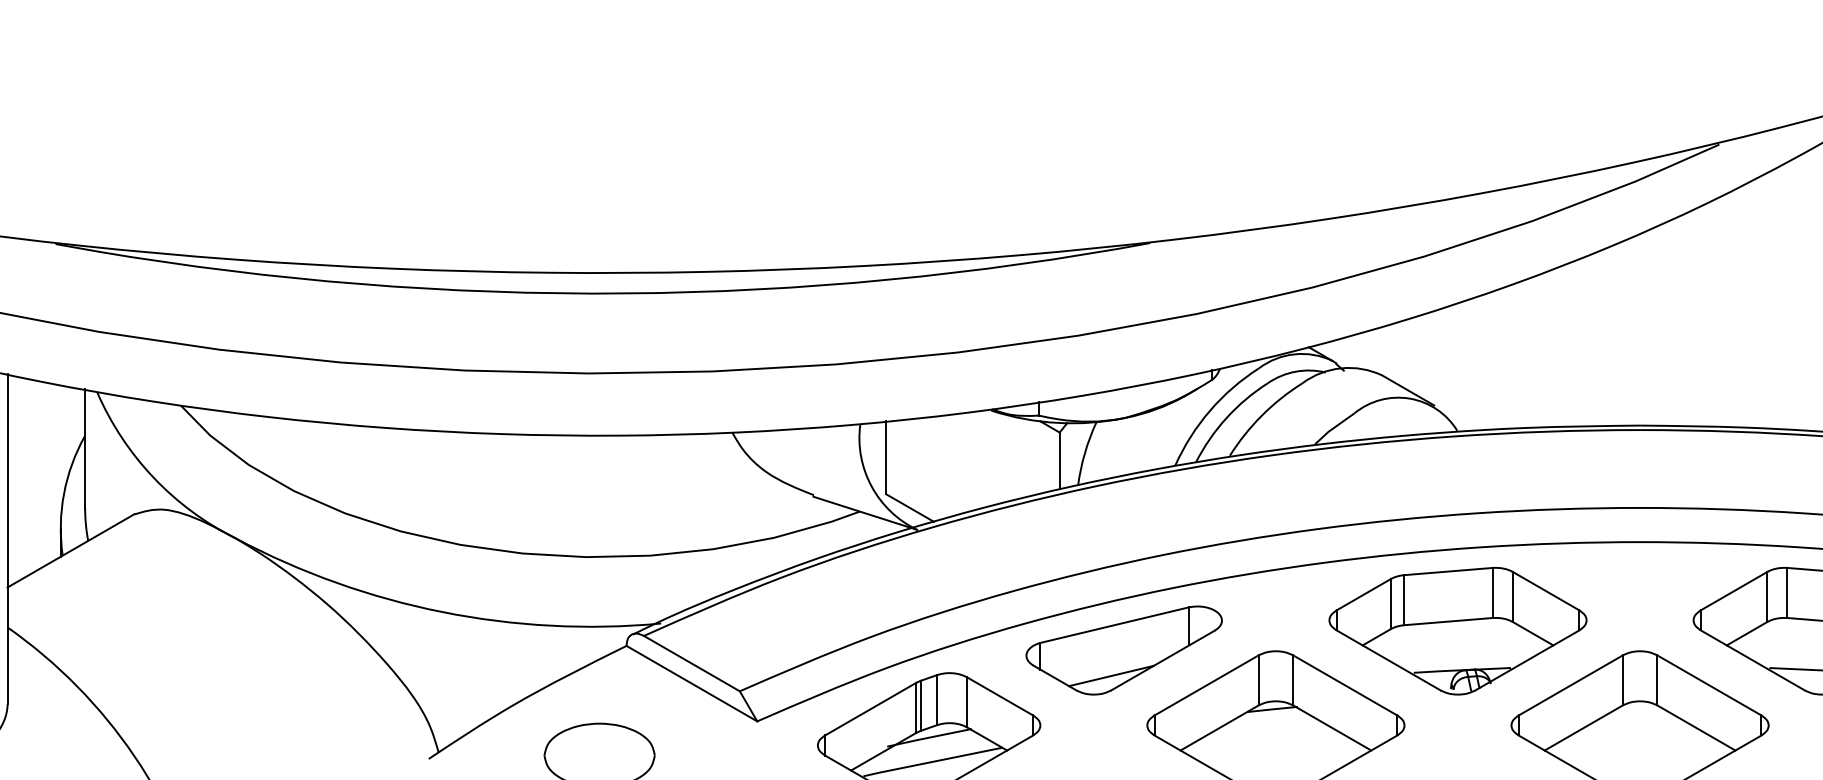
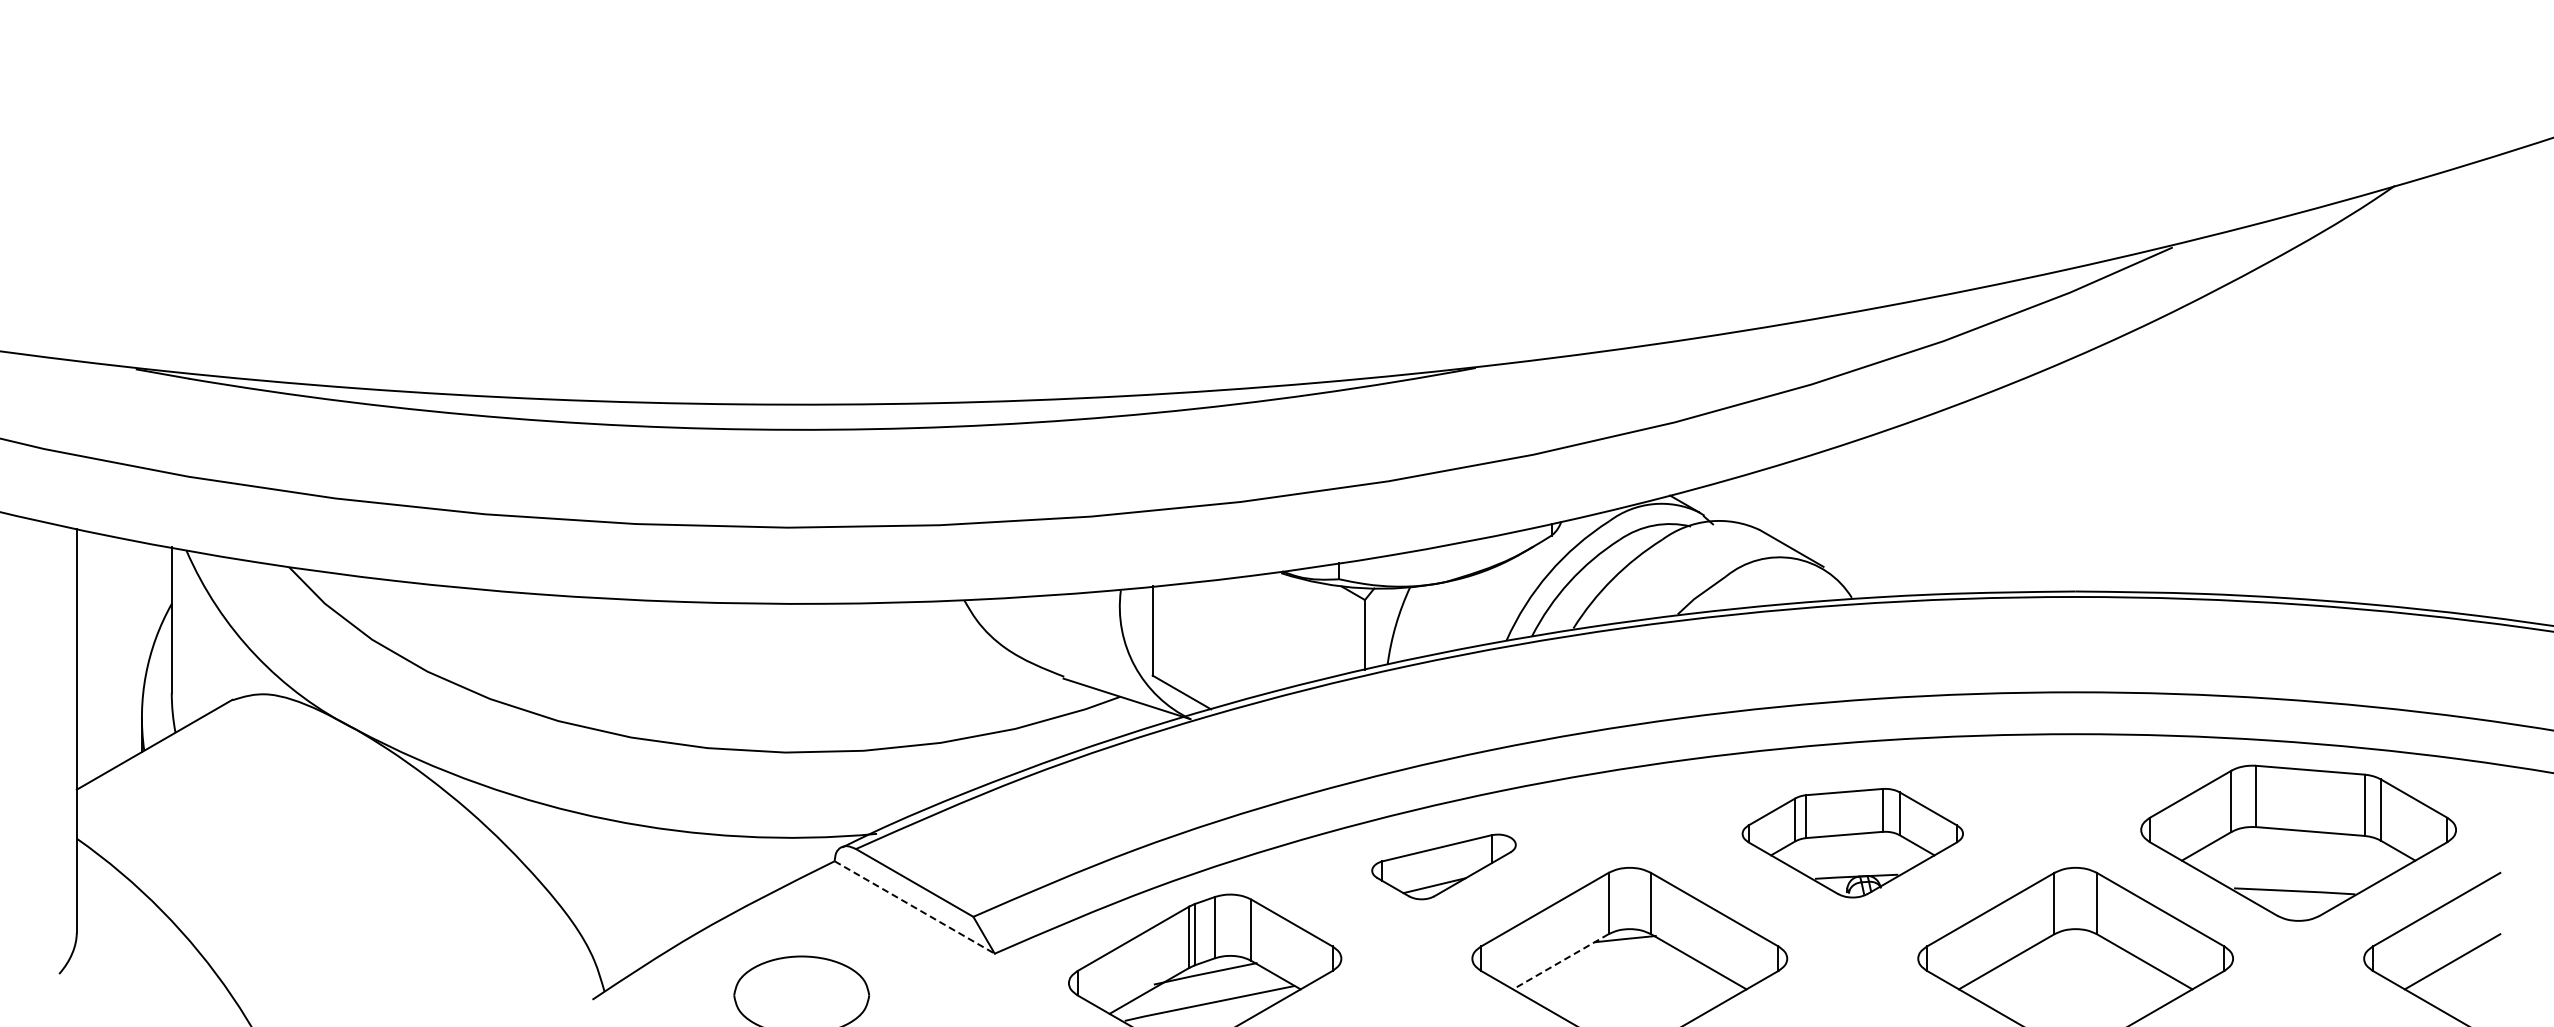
part: (1457, 630) -> (1852, 842), size x0.7
part: (1123, 650) -> (1443, 866), size x0.6
line: (692, 683) -> (915, 907), solid -> dashed
line: (1219, 728) -> (1560, 962), solid -> dashed

